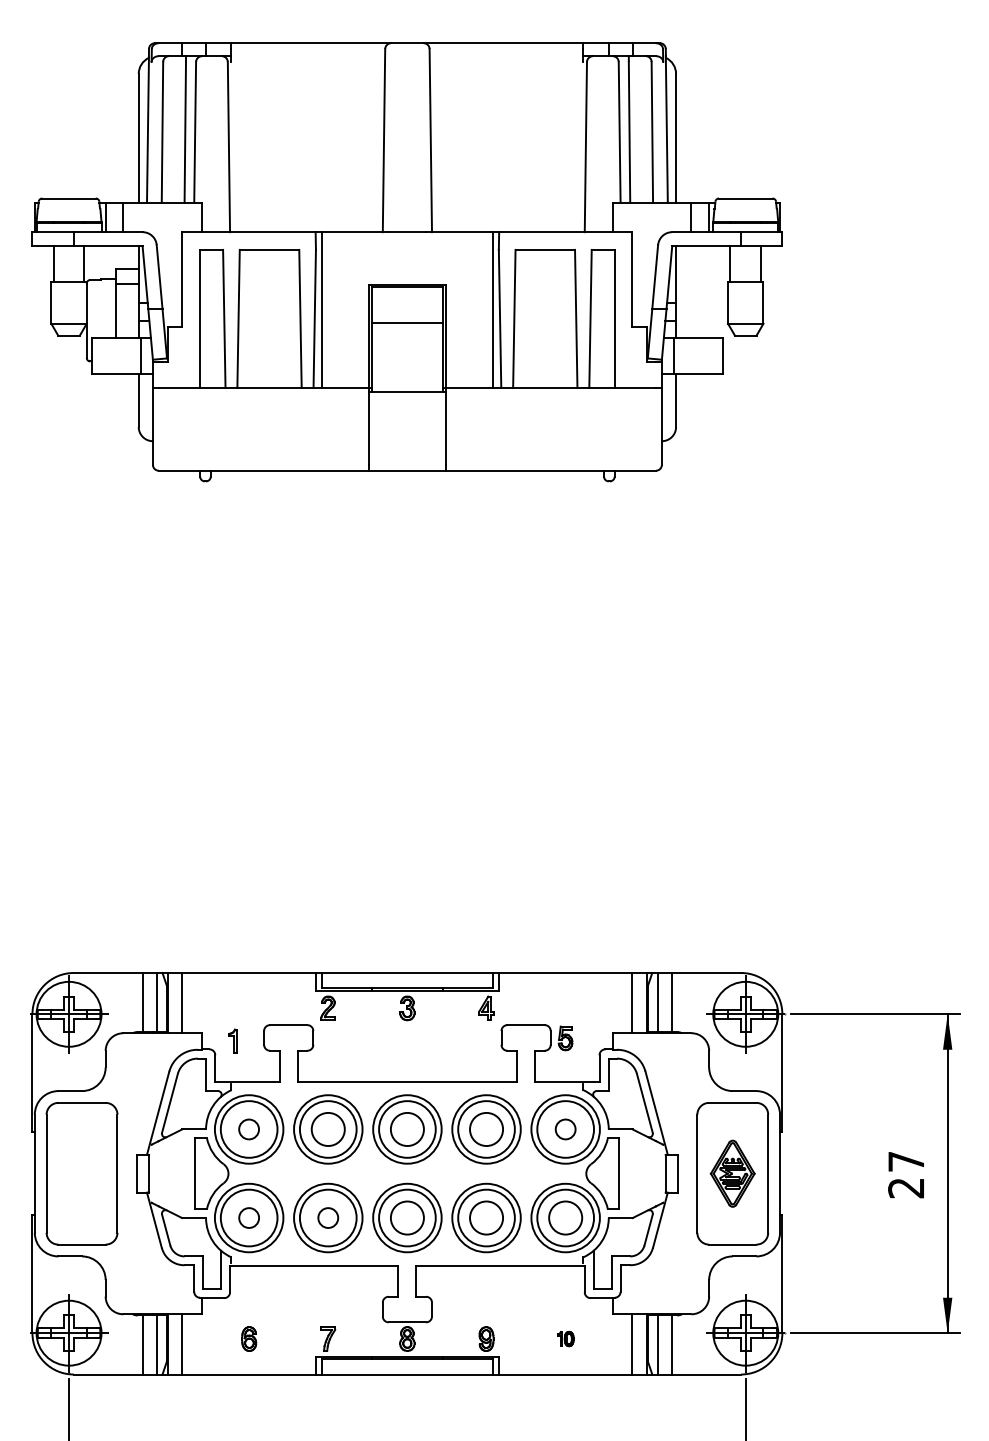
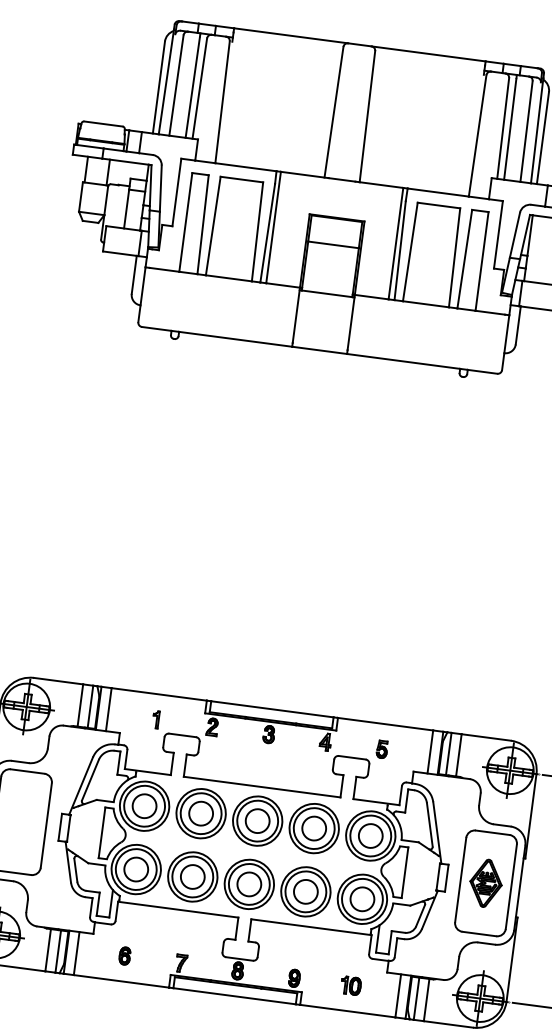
part: (565, 1038) -> (382, 749), moved
part: (232, 1040) -> (155, 719), moved
circle: (248, 1129) -> (144, 806), size x1.67
circle: (565, 1129) -> (370, 836), size x1.67
circle: (248, 1217) -> (135, 869), size x1.67
circle: (327, 1217) -> (192, 876), size x1.67
part: (565, 1338) -> (350, 985), size x1.67

